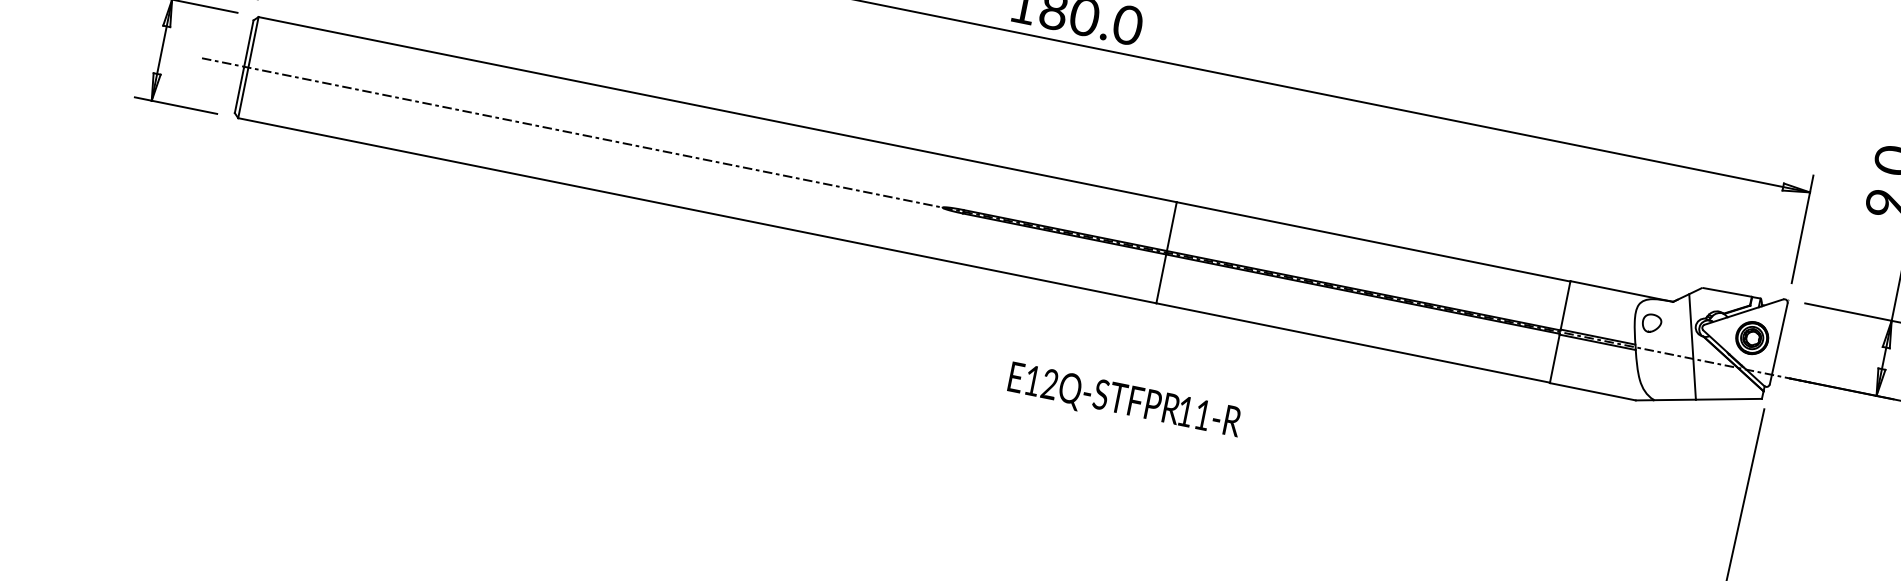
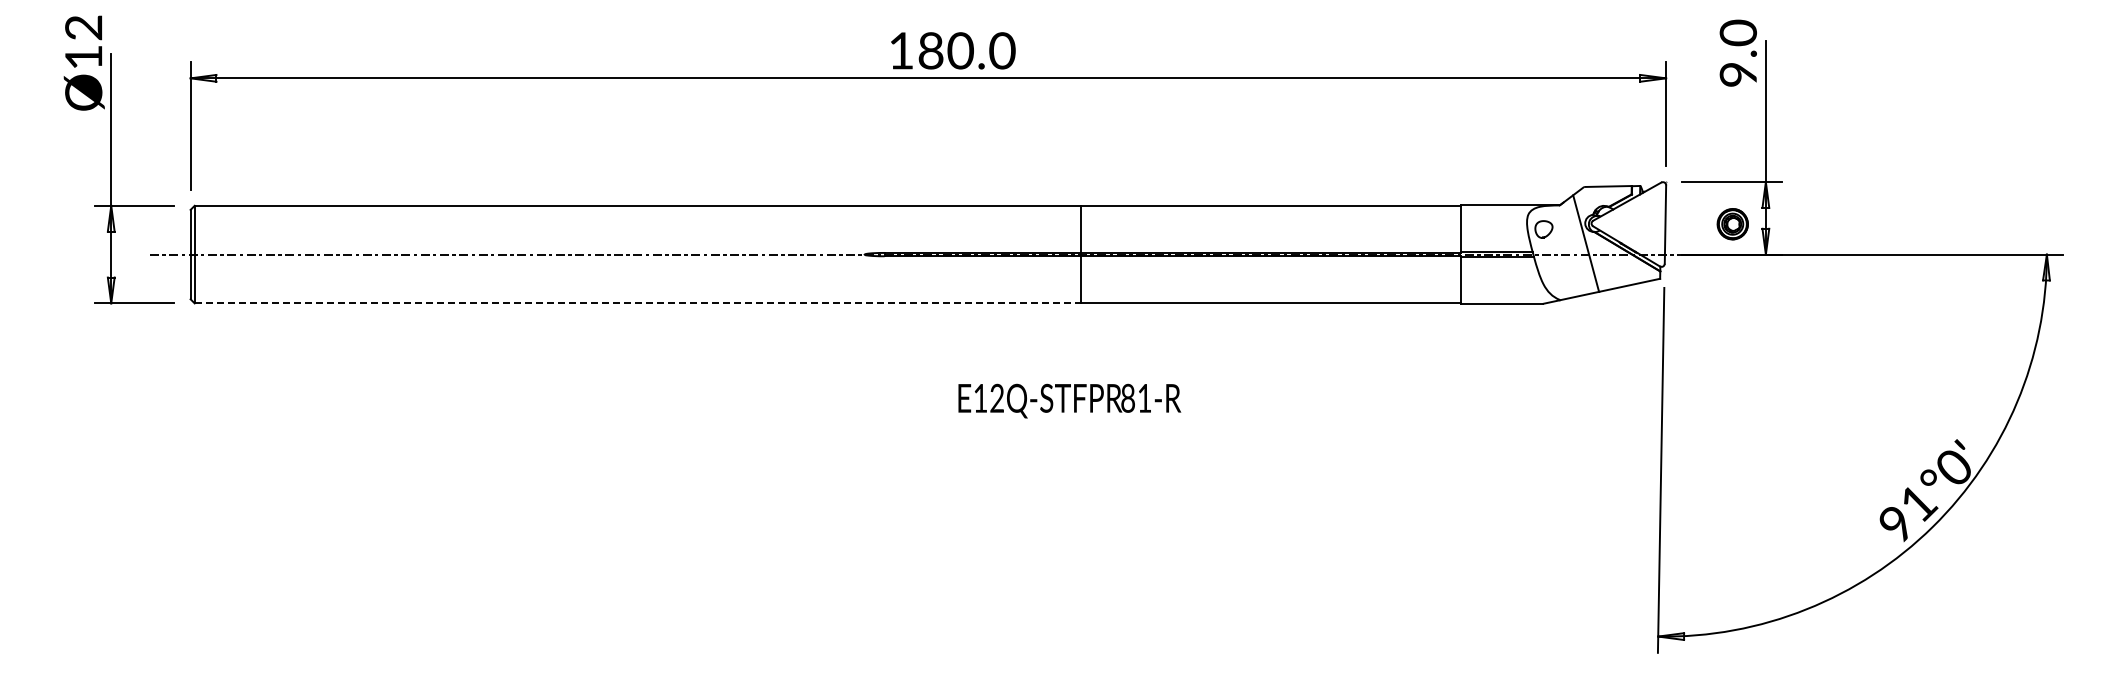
line: (698, 211) -> (638, 303), solid -> dashed
part: (1751, 338) -> (1732, 224), moved
text: (1185, 410) -> (1127, 397), 11-R -> 81-R

